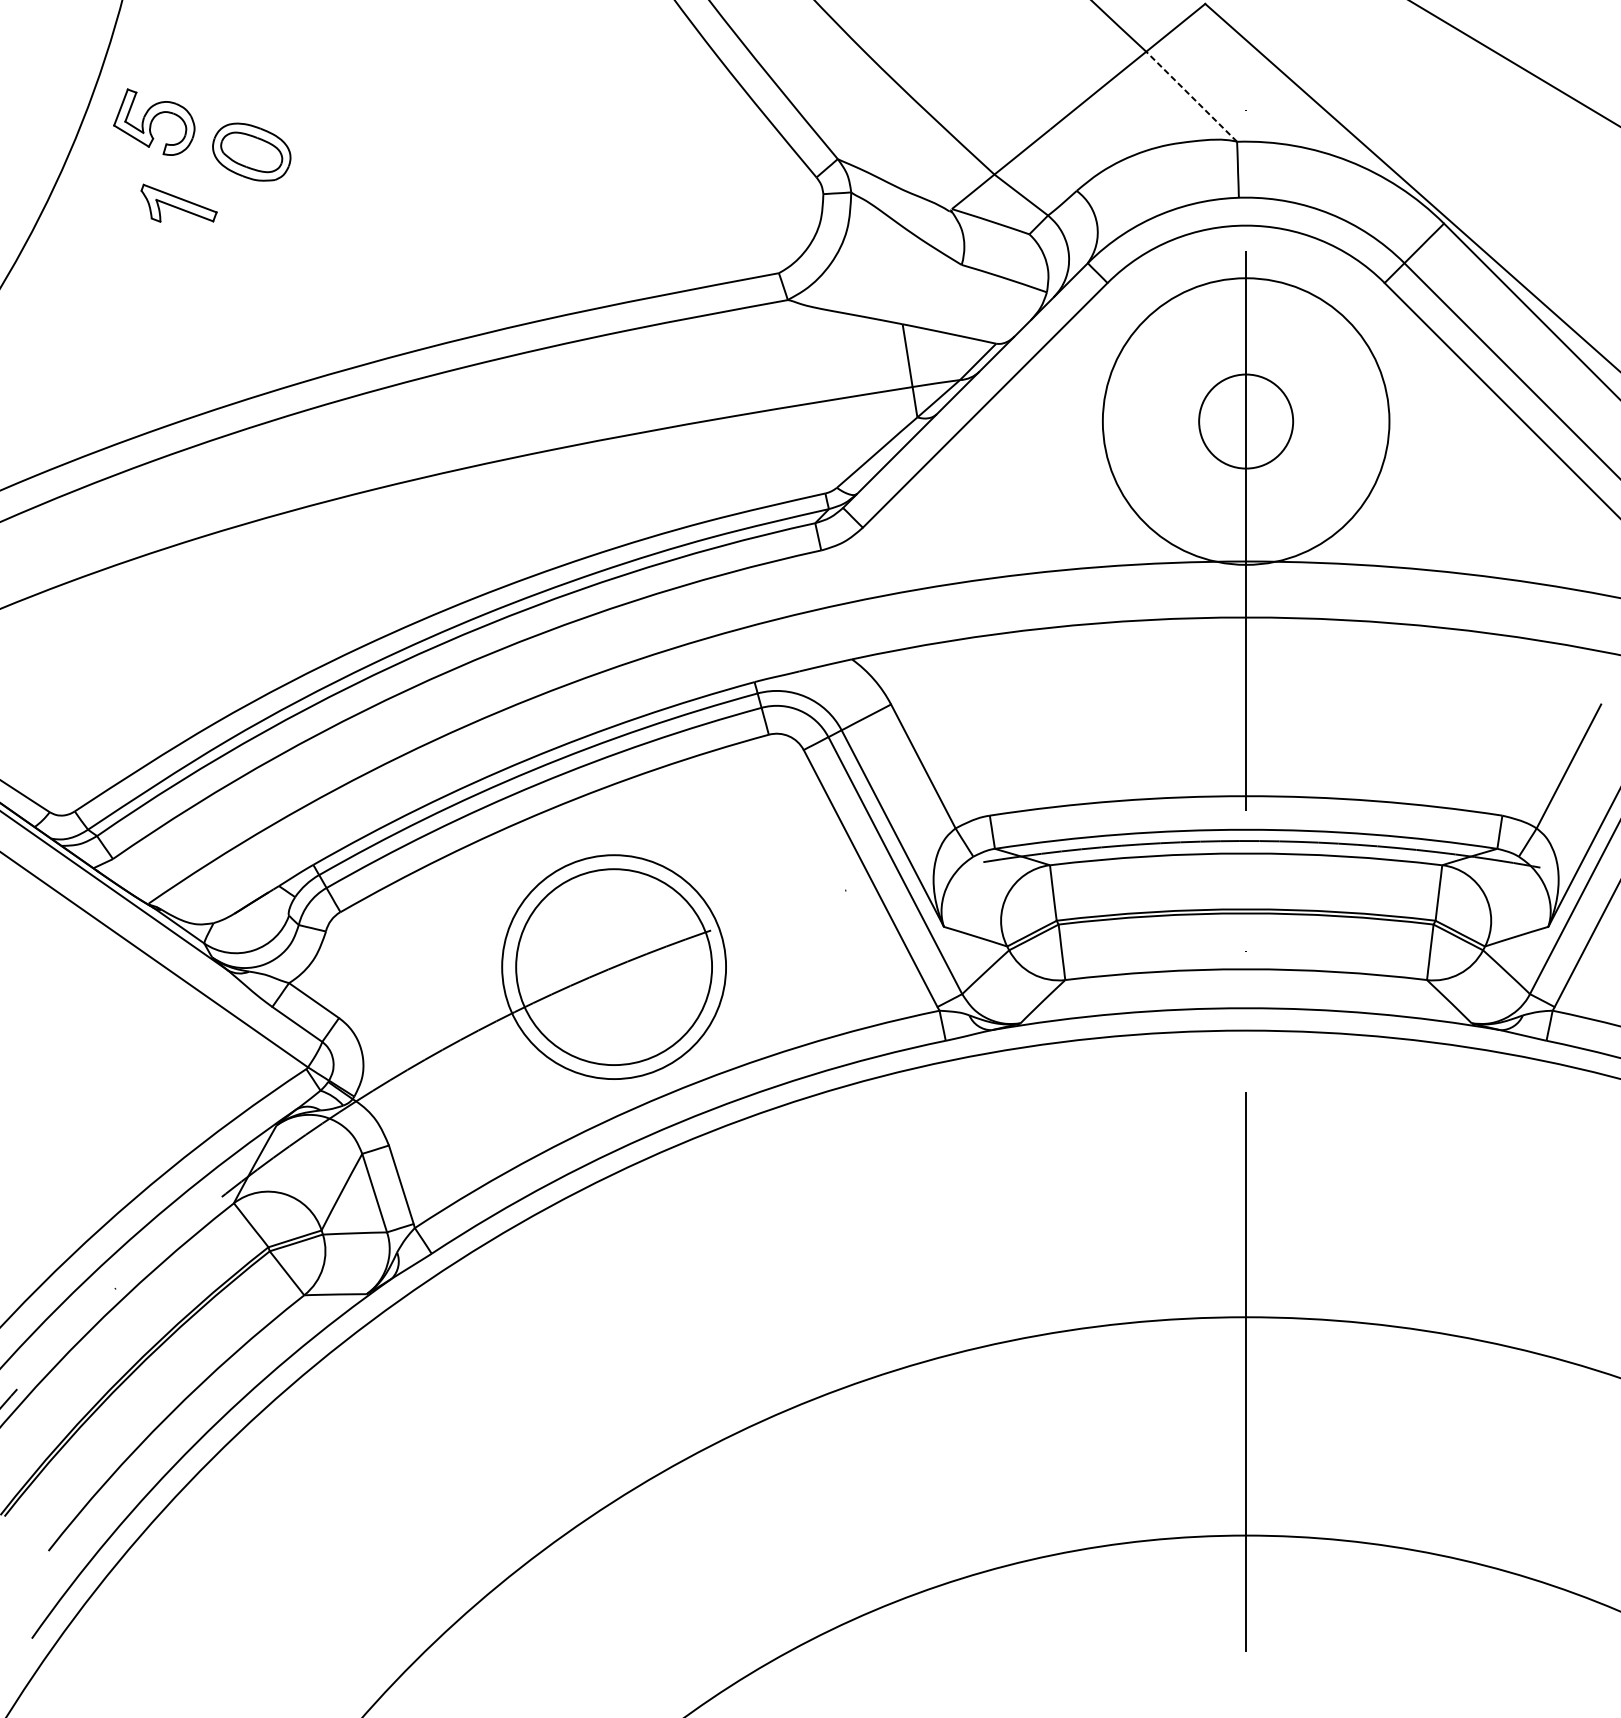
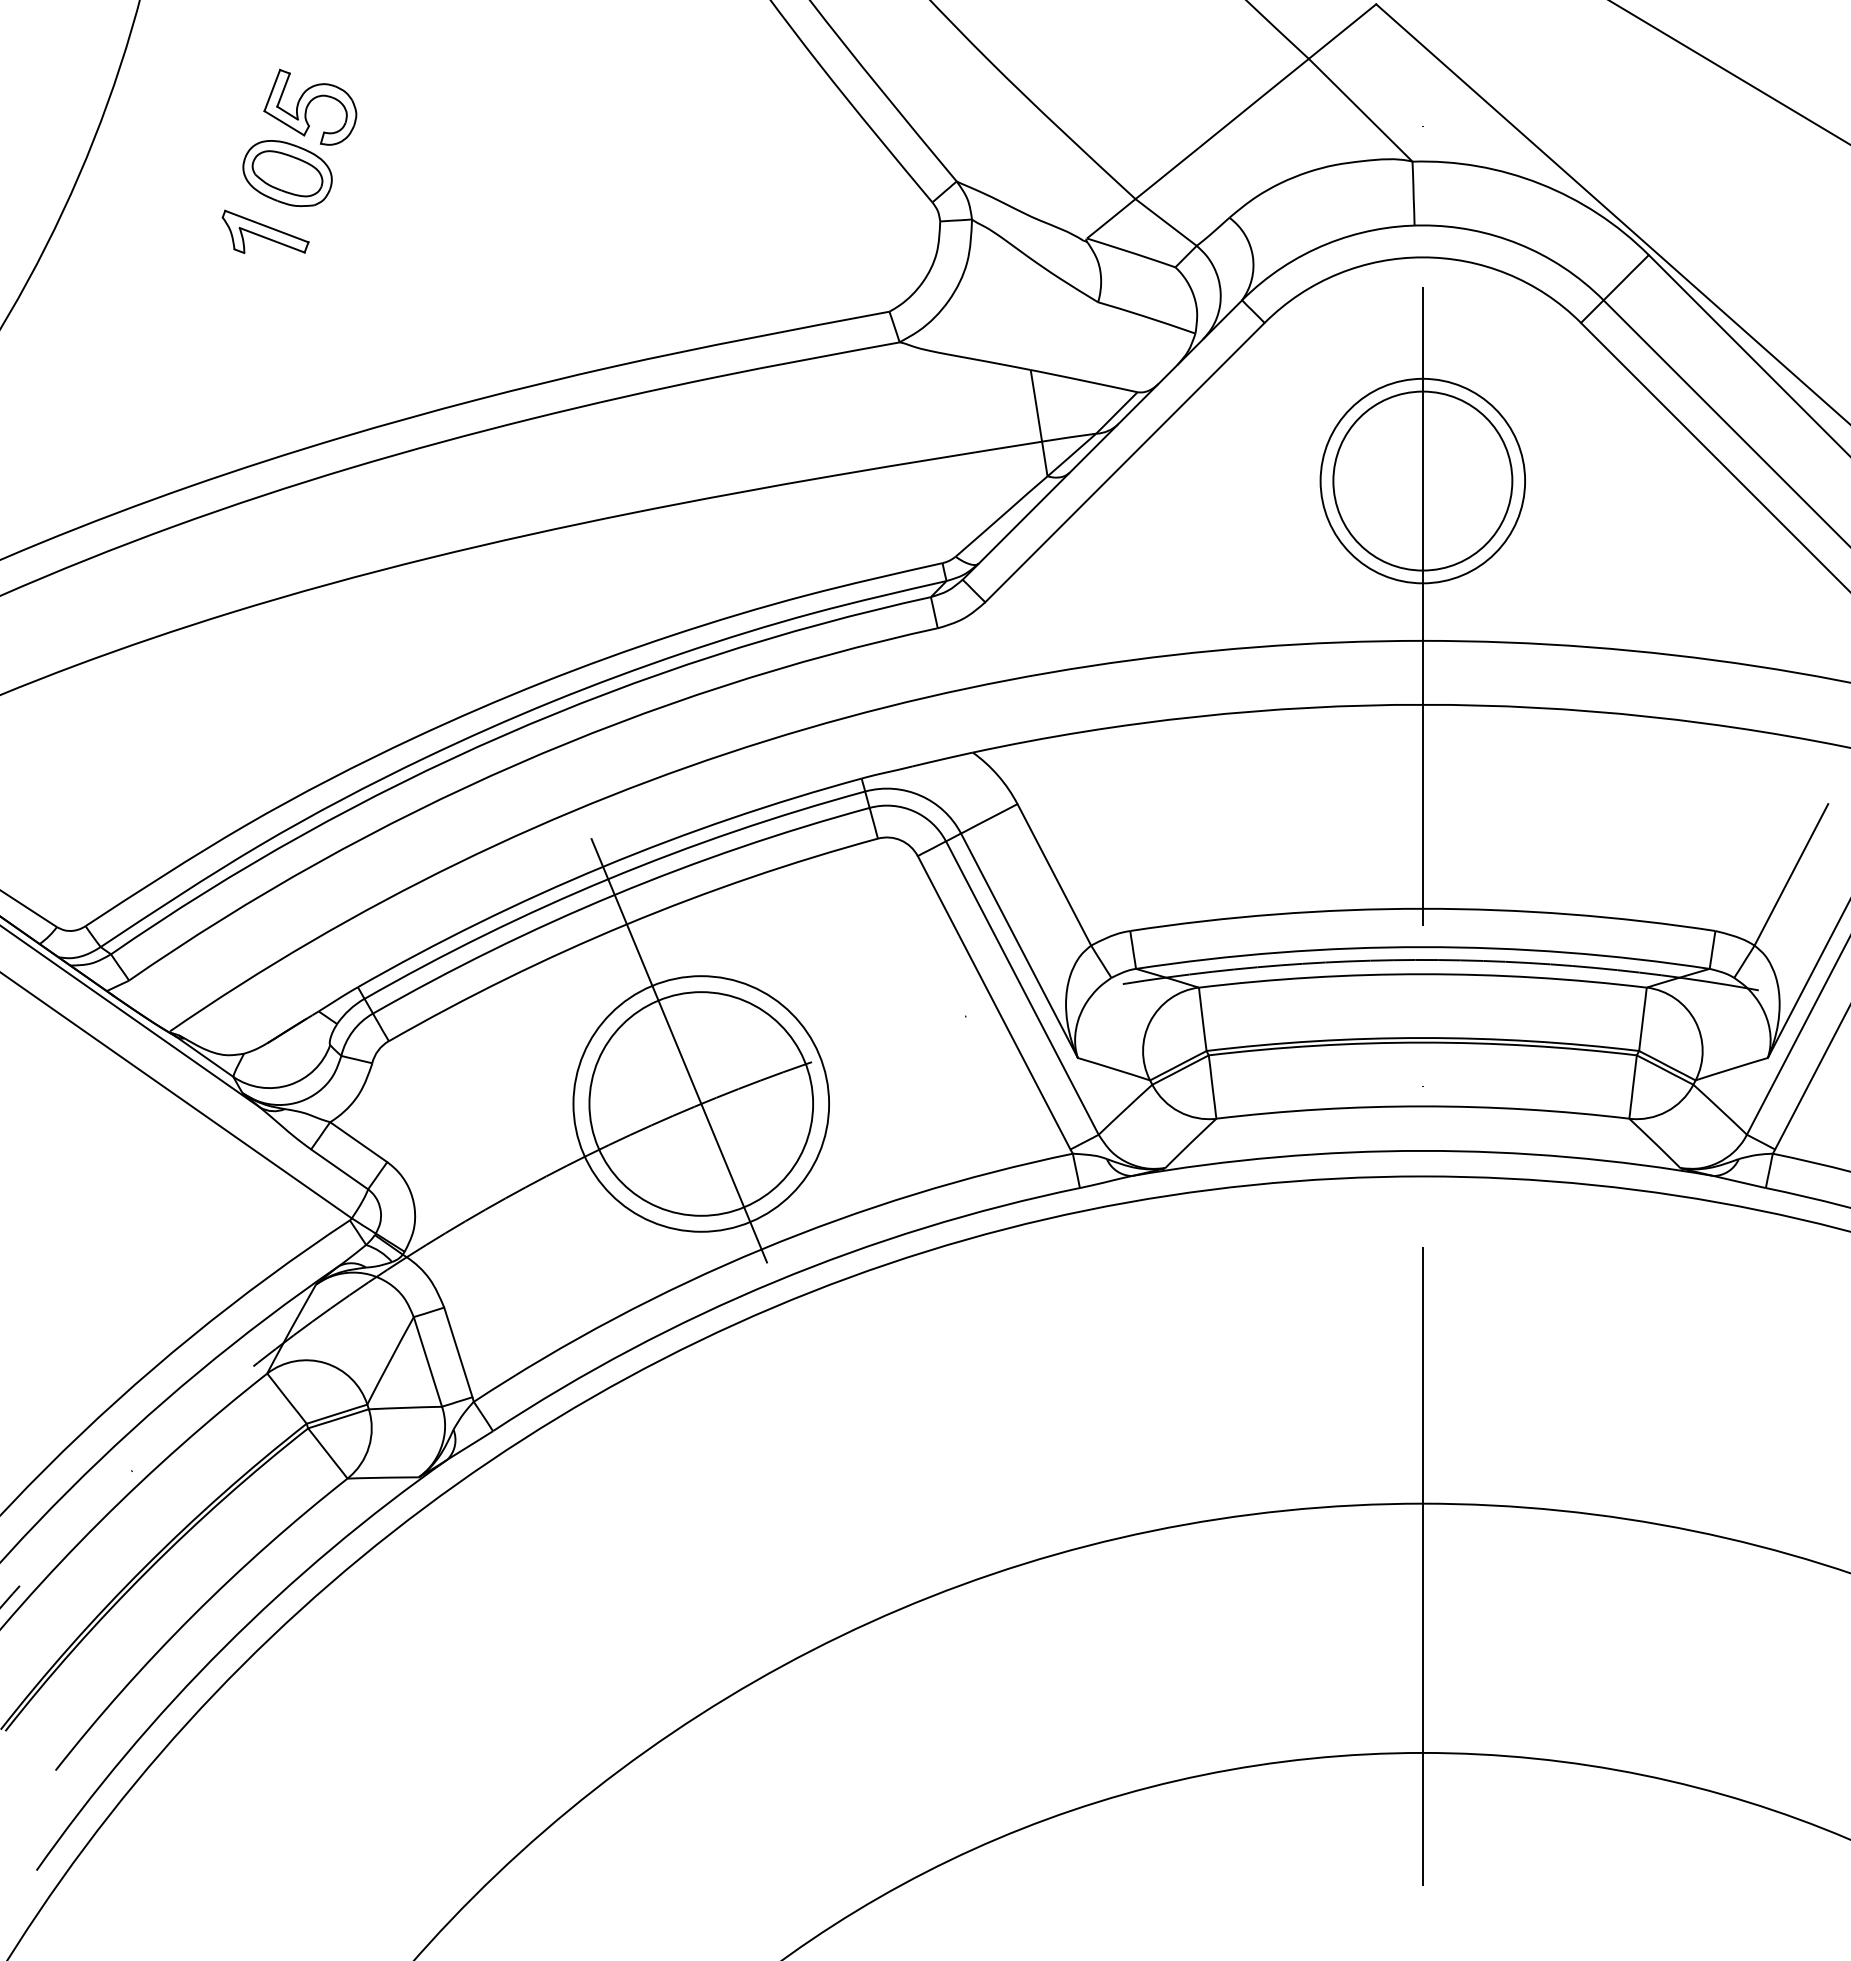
line: (1191, 96) -> (1360, 110), dashed -> solid
part: (154, 121) -> (310, 106), moved
part: (178, 202) -> (265, 231), moved
circle: (1245, 421) -> (1422, 480), size x0.62
circle: (1245, 421) -> (1422, 480), size x1.67
line: (595, 920) -> (679, 1050), added

